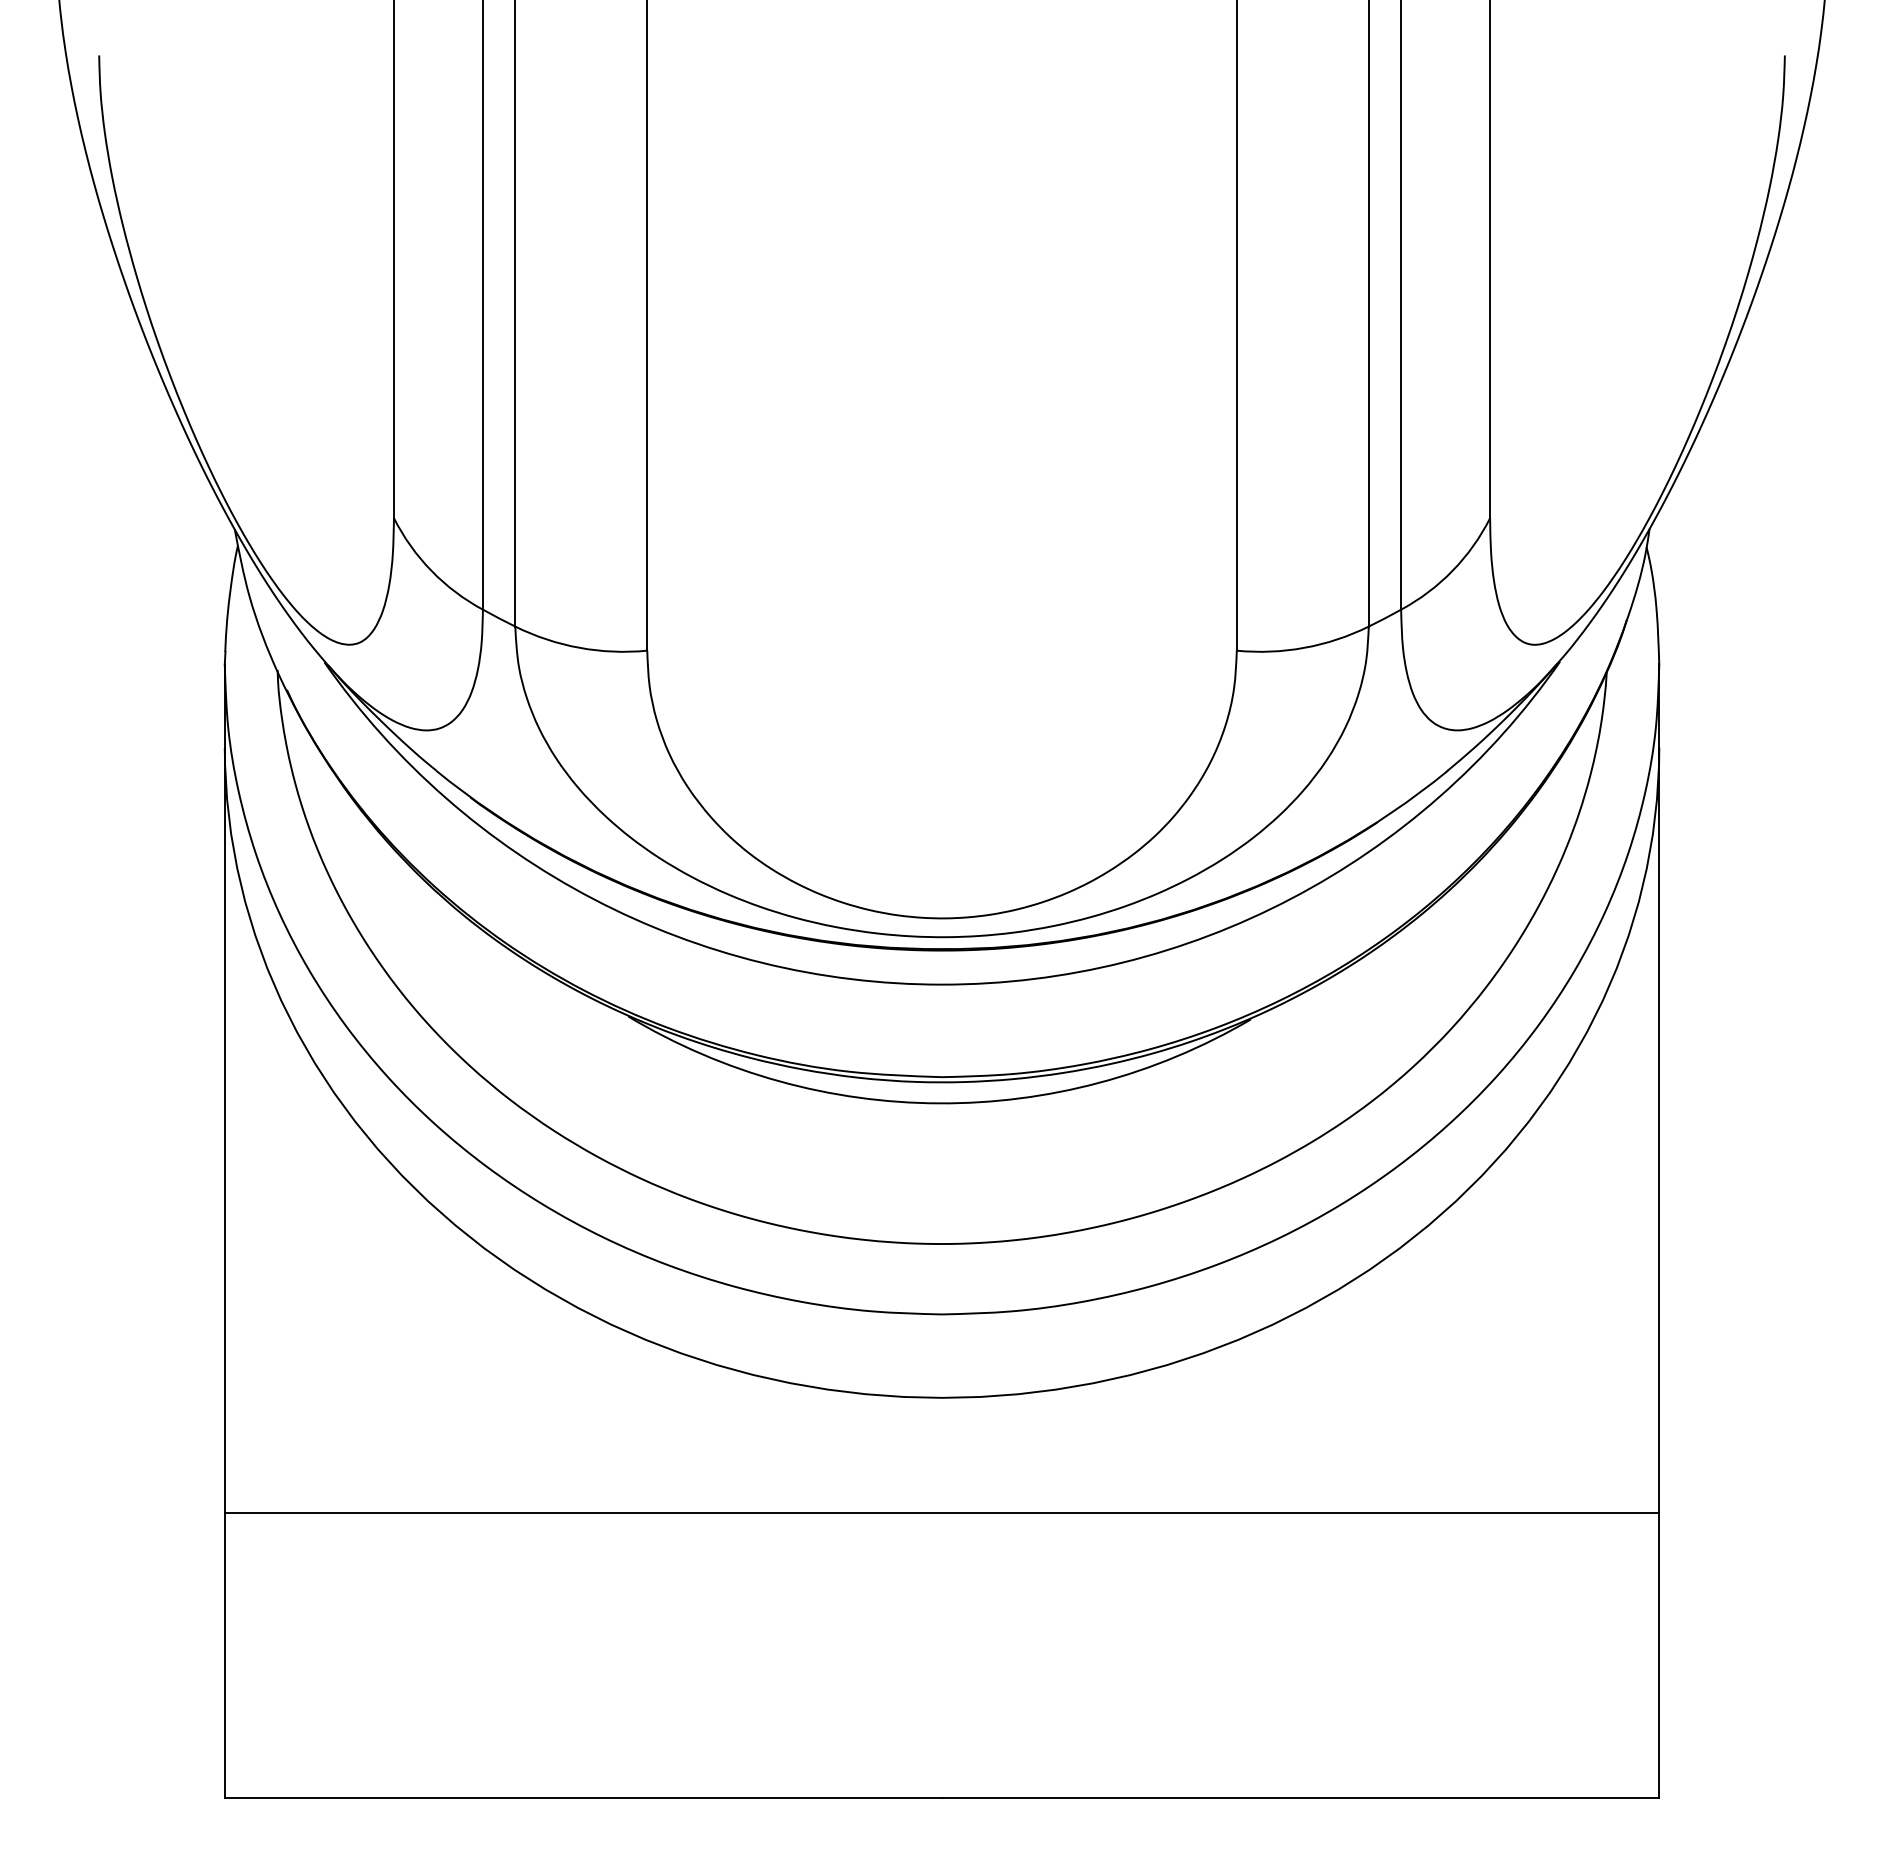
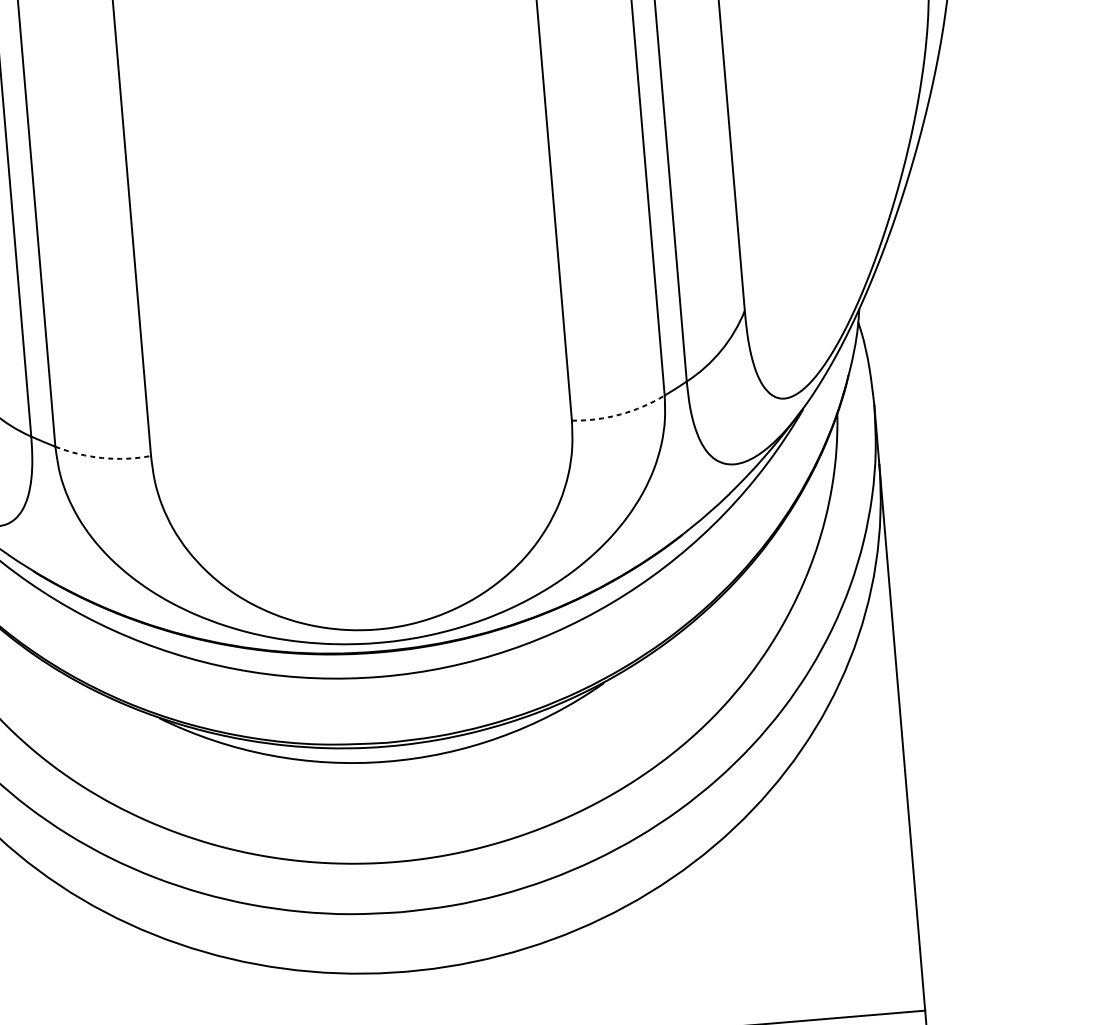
arc: (579, 647) -> (102, 457), solid -> dashed
arc: (1304, 647) -> (620, 414), solid -> dashed

